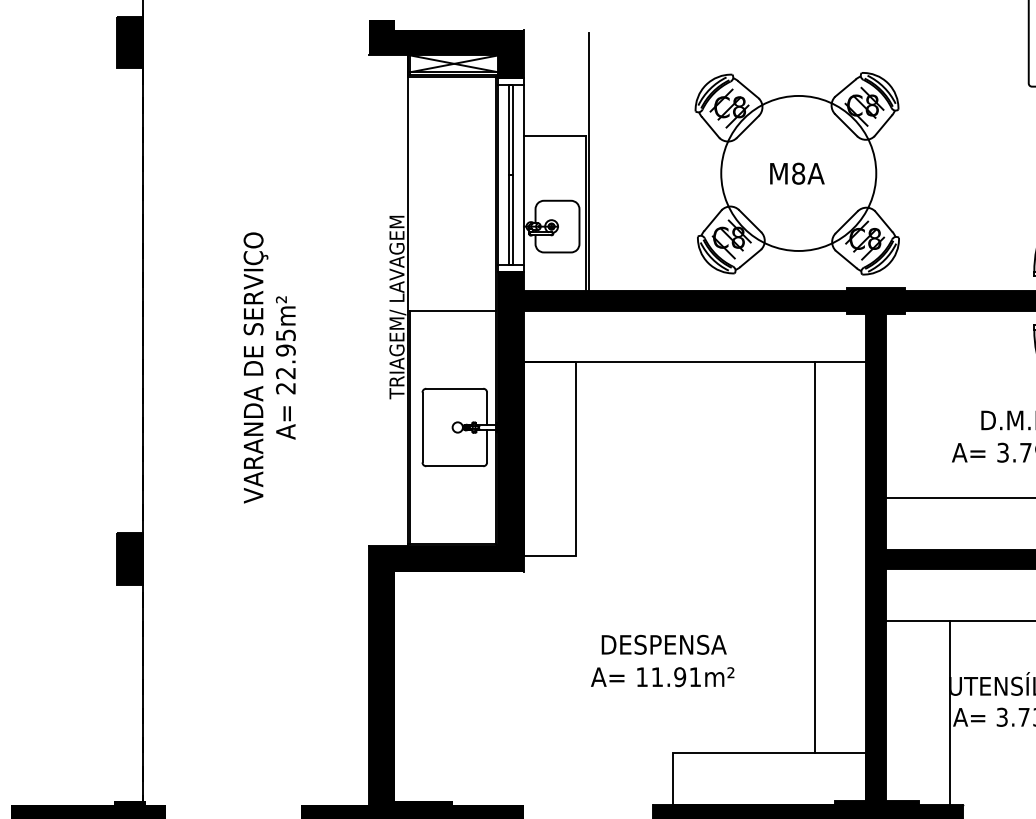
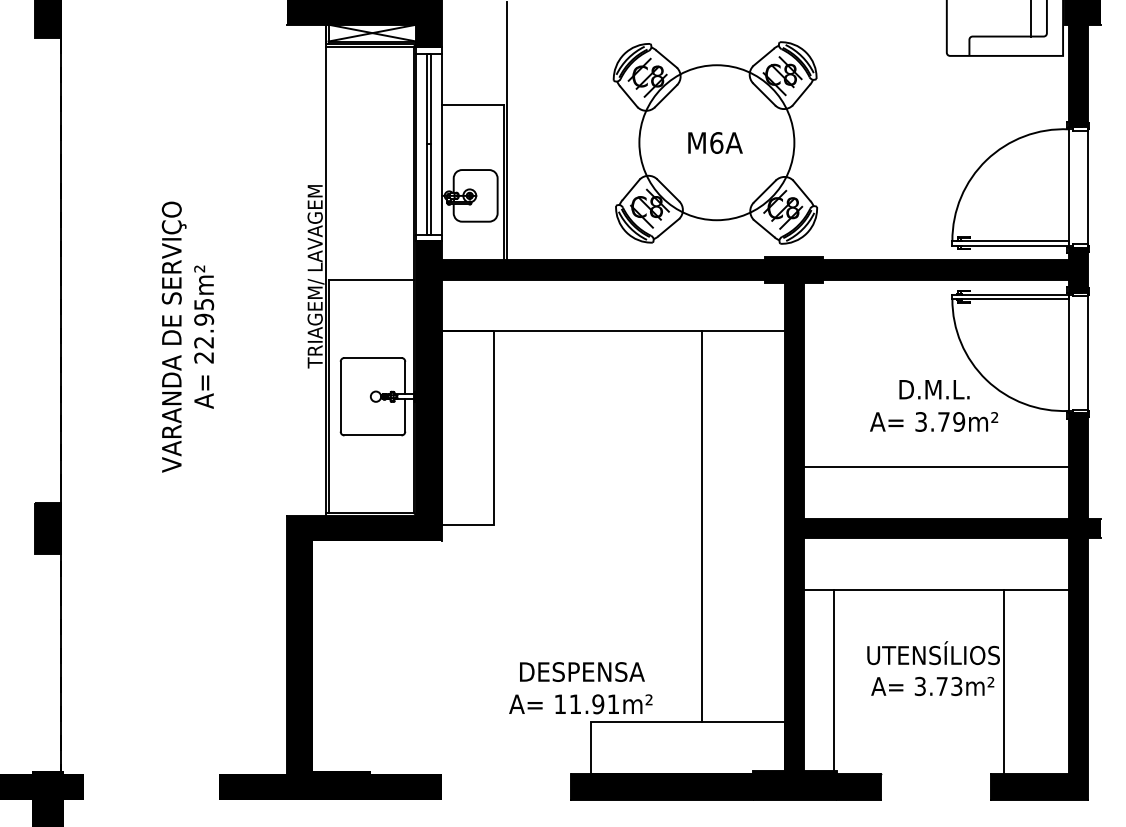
text: (798, 173) -> (716, 142), M8A -> M6A
line: (814, 557) -> (701, 526), moved
text: (662, 661) -> (580, 688), moved
line: (950, 712) -> (834, 681), moved

